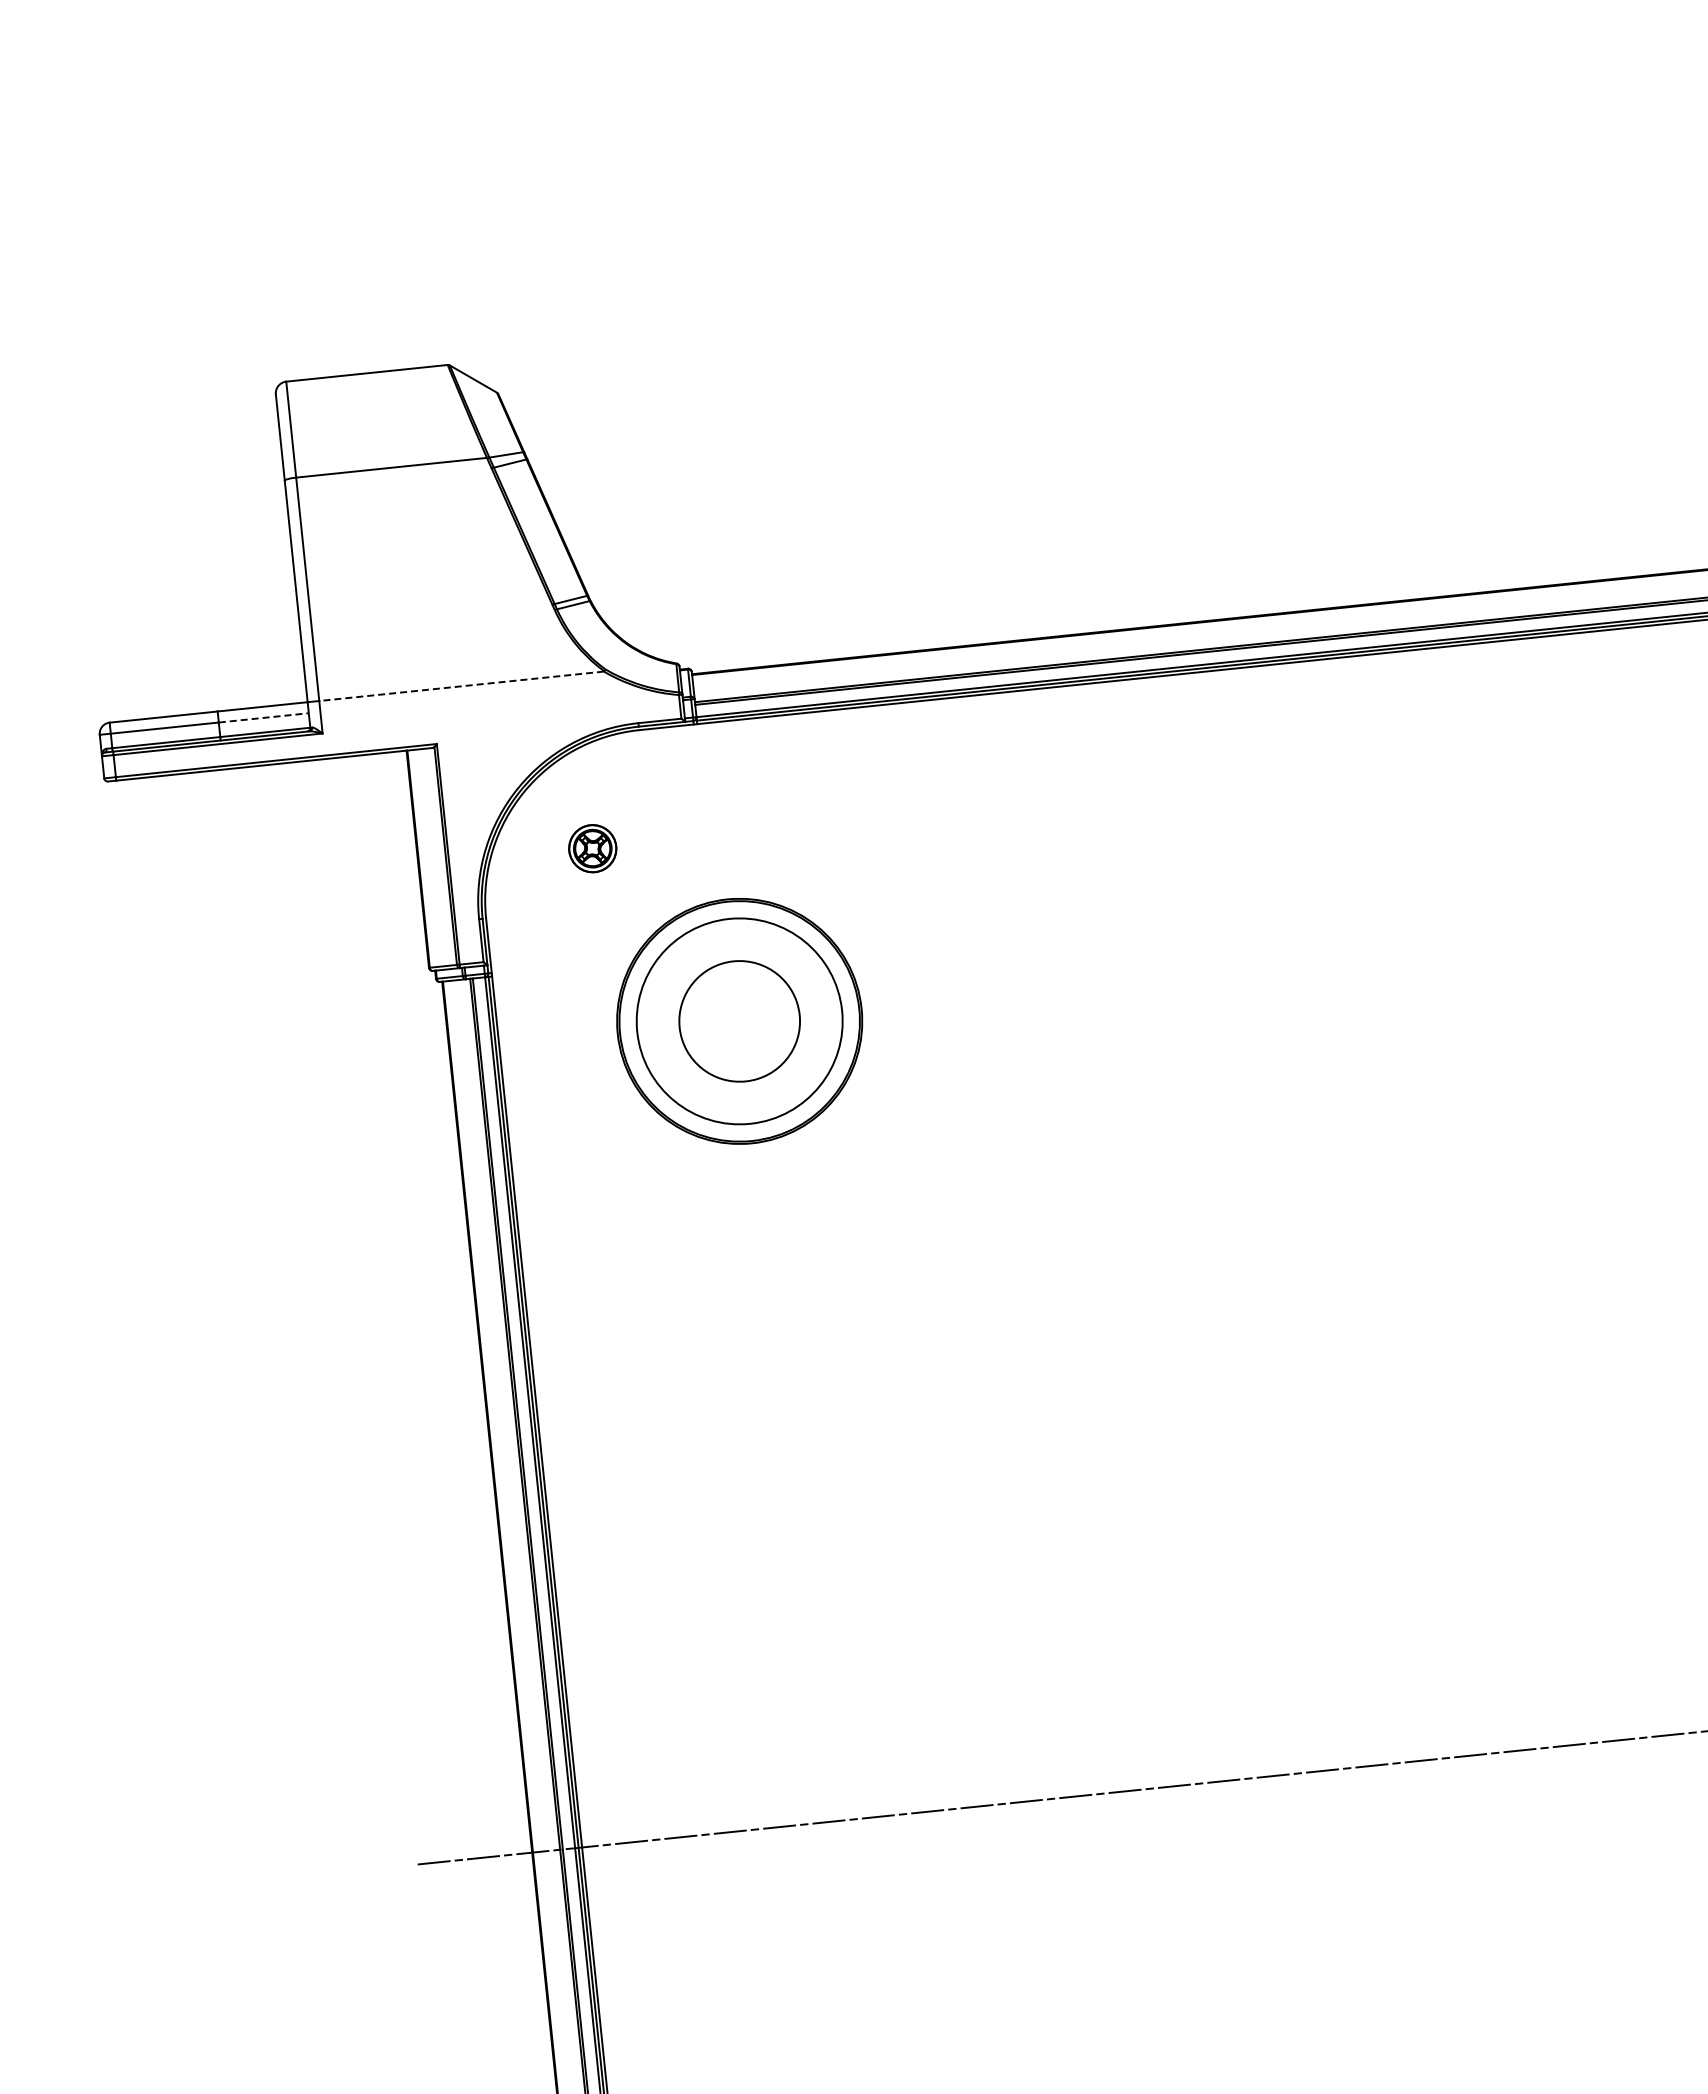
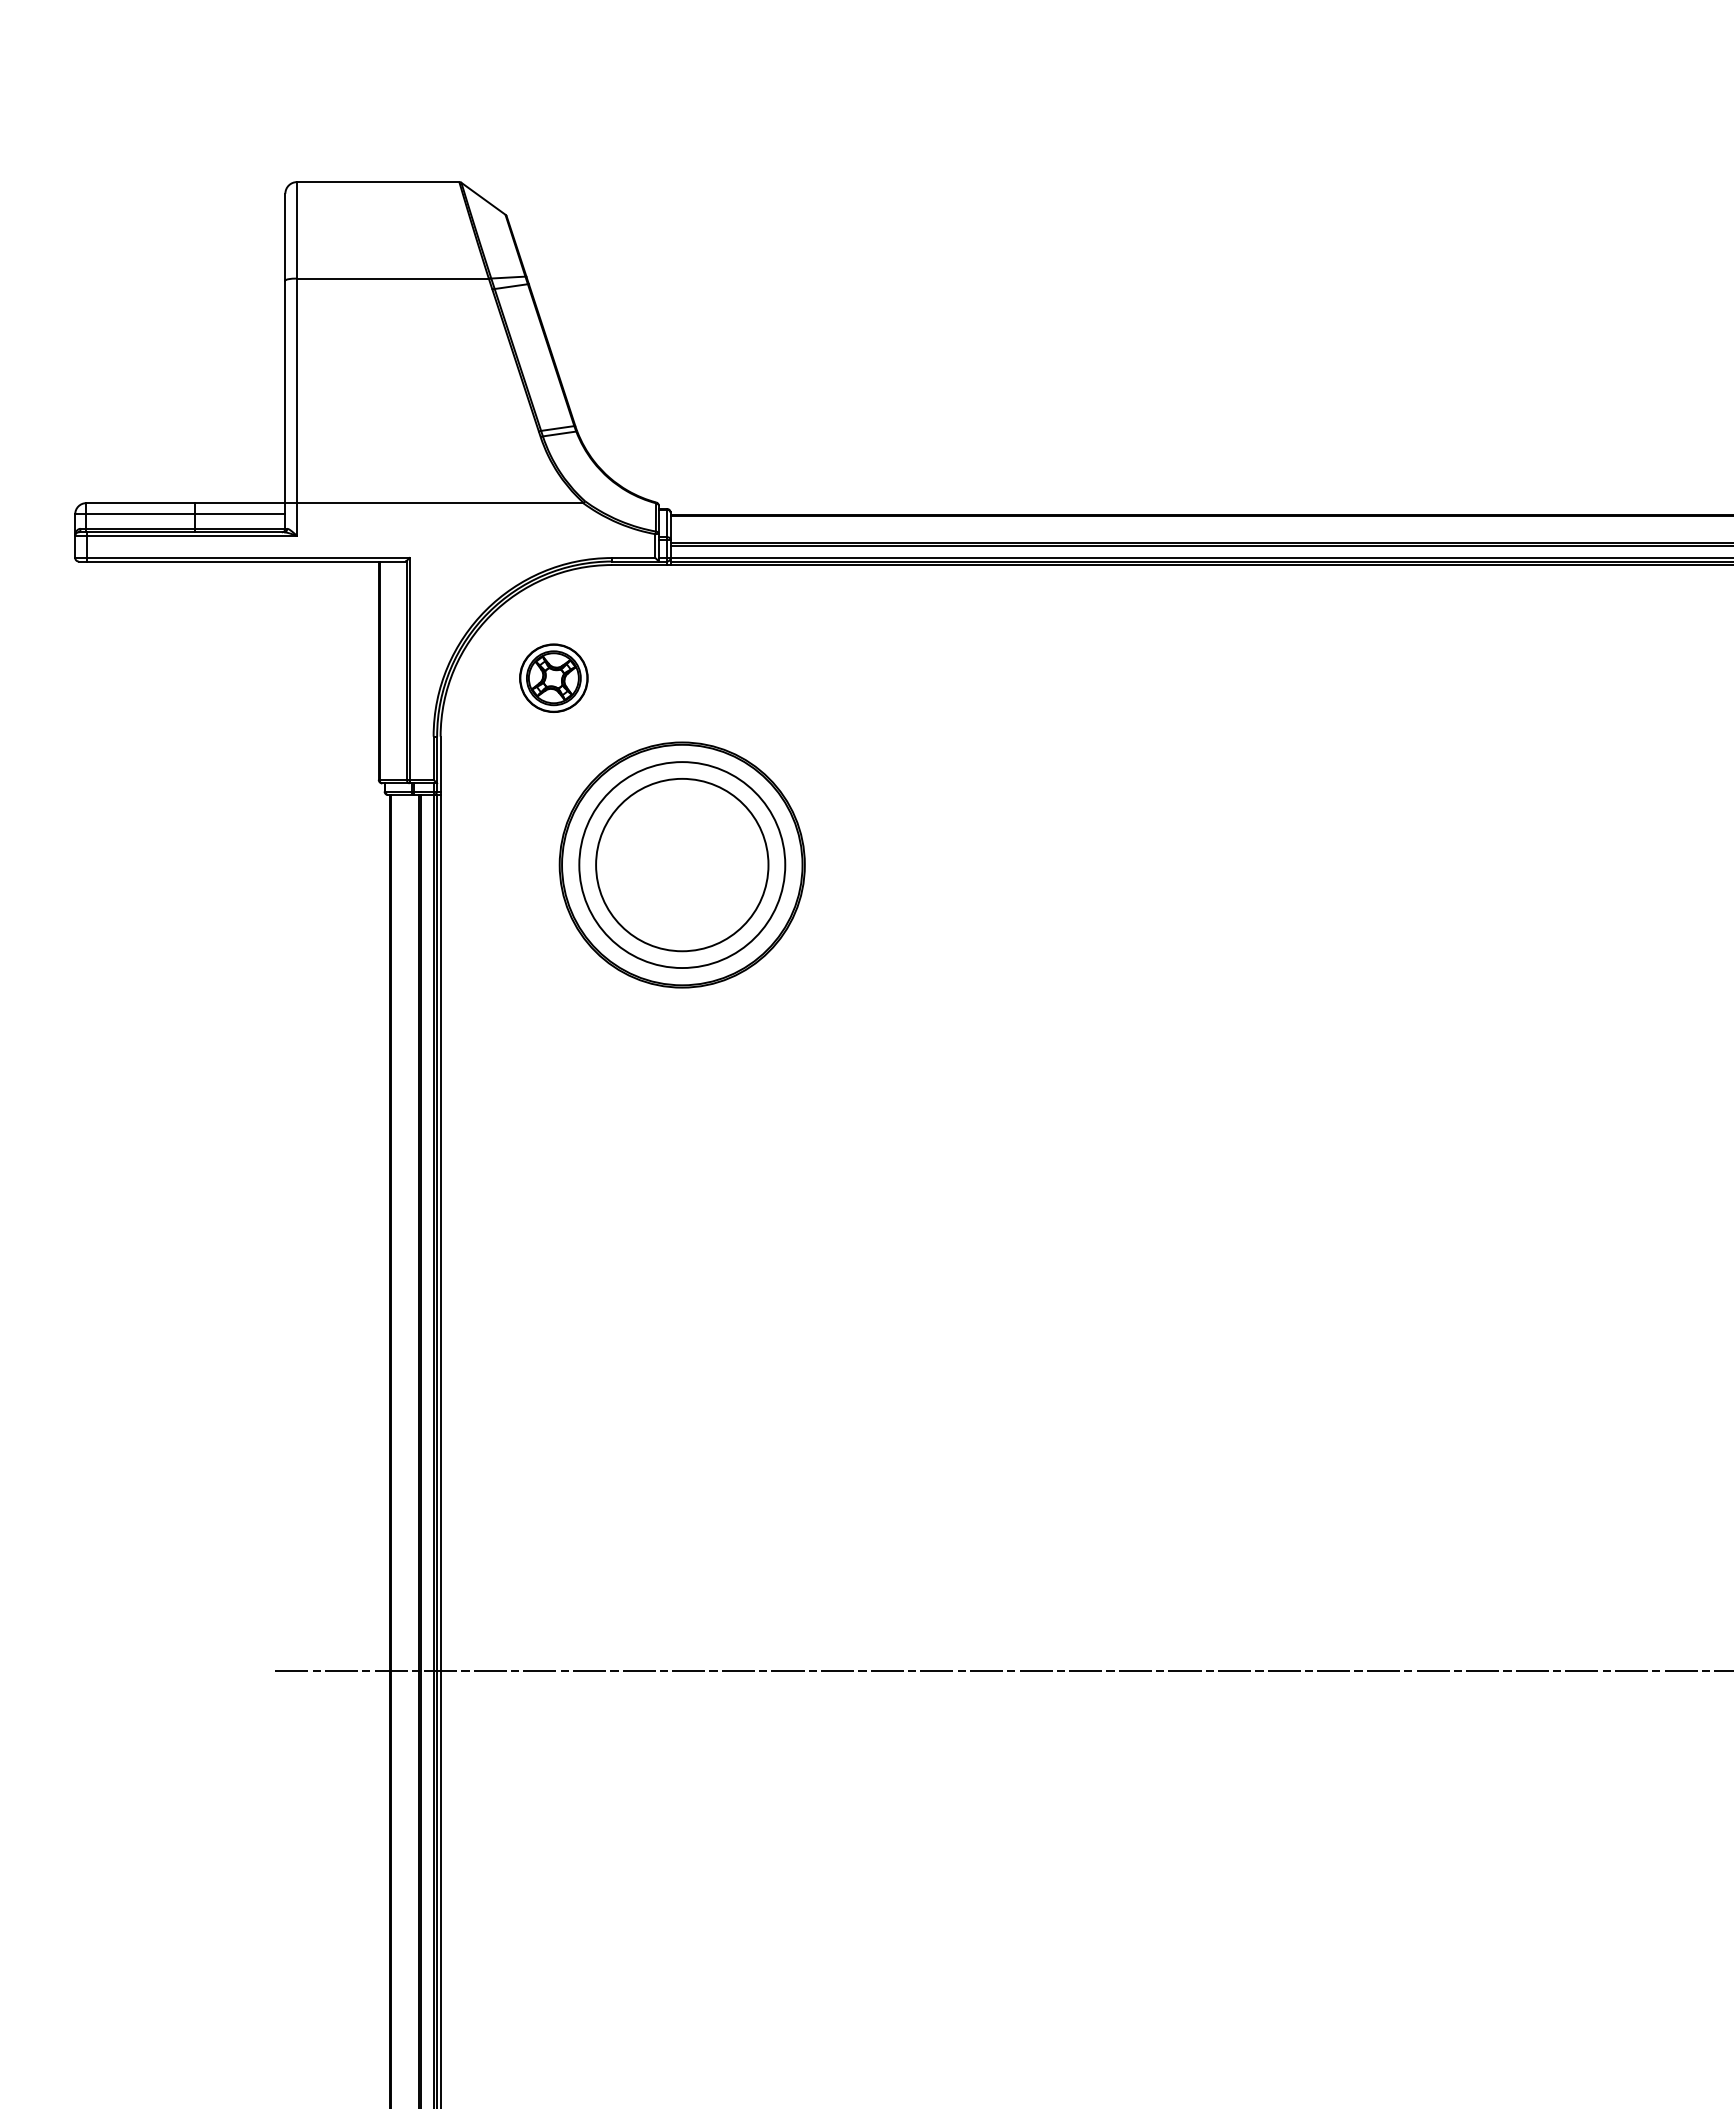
line: (461, 686) -> (439, 503), dashed -> solid
line: (264, 718) -> (240, 514), dashed -> solid
part: (592, 848) -> (553, 677), size x1.43
circle: (739, 1020) -> (682, 864), size x1.43

